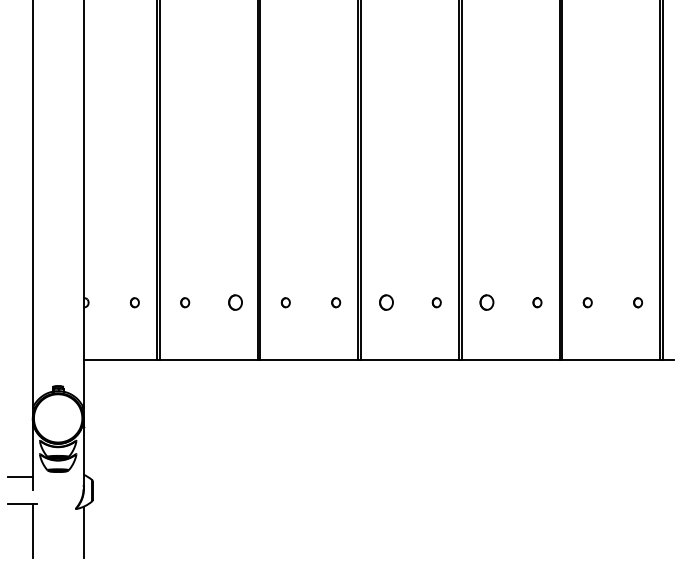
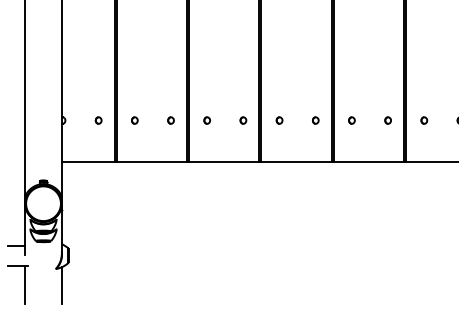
part: (235, 302) -> (171, 120), size x0.62
part: (386, 302) -> (279, 120), size x0.62
part: (487, 302) -> (352, 120), size x0.62

